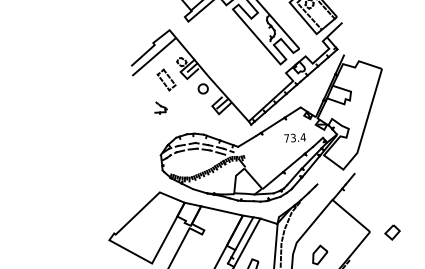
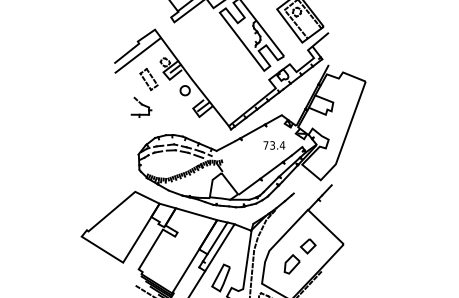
part: (160, 107) -> (141, 106), size x1.67
part: (391, 232) -> (307, 246), moved

